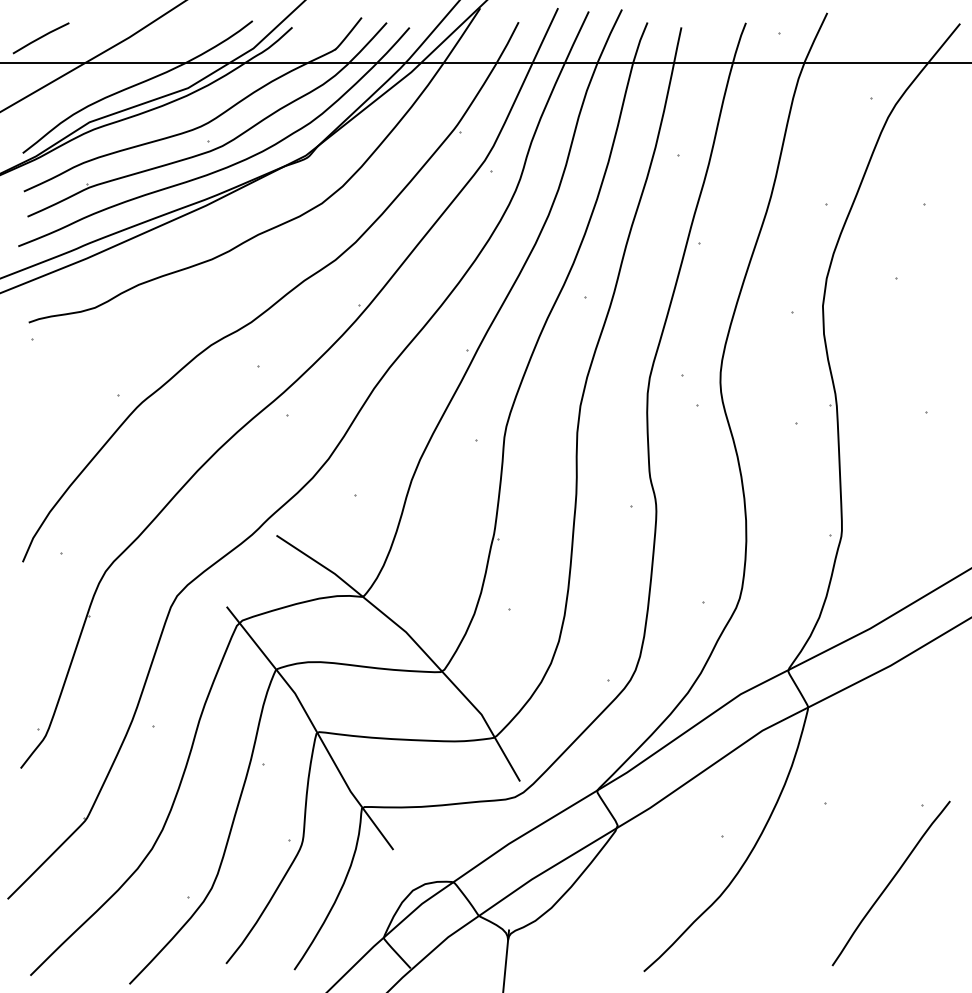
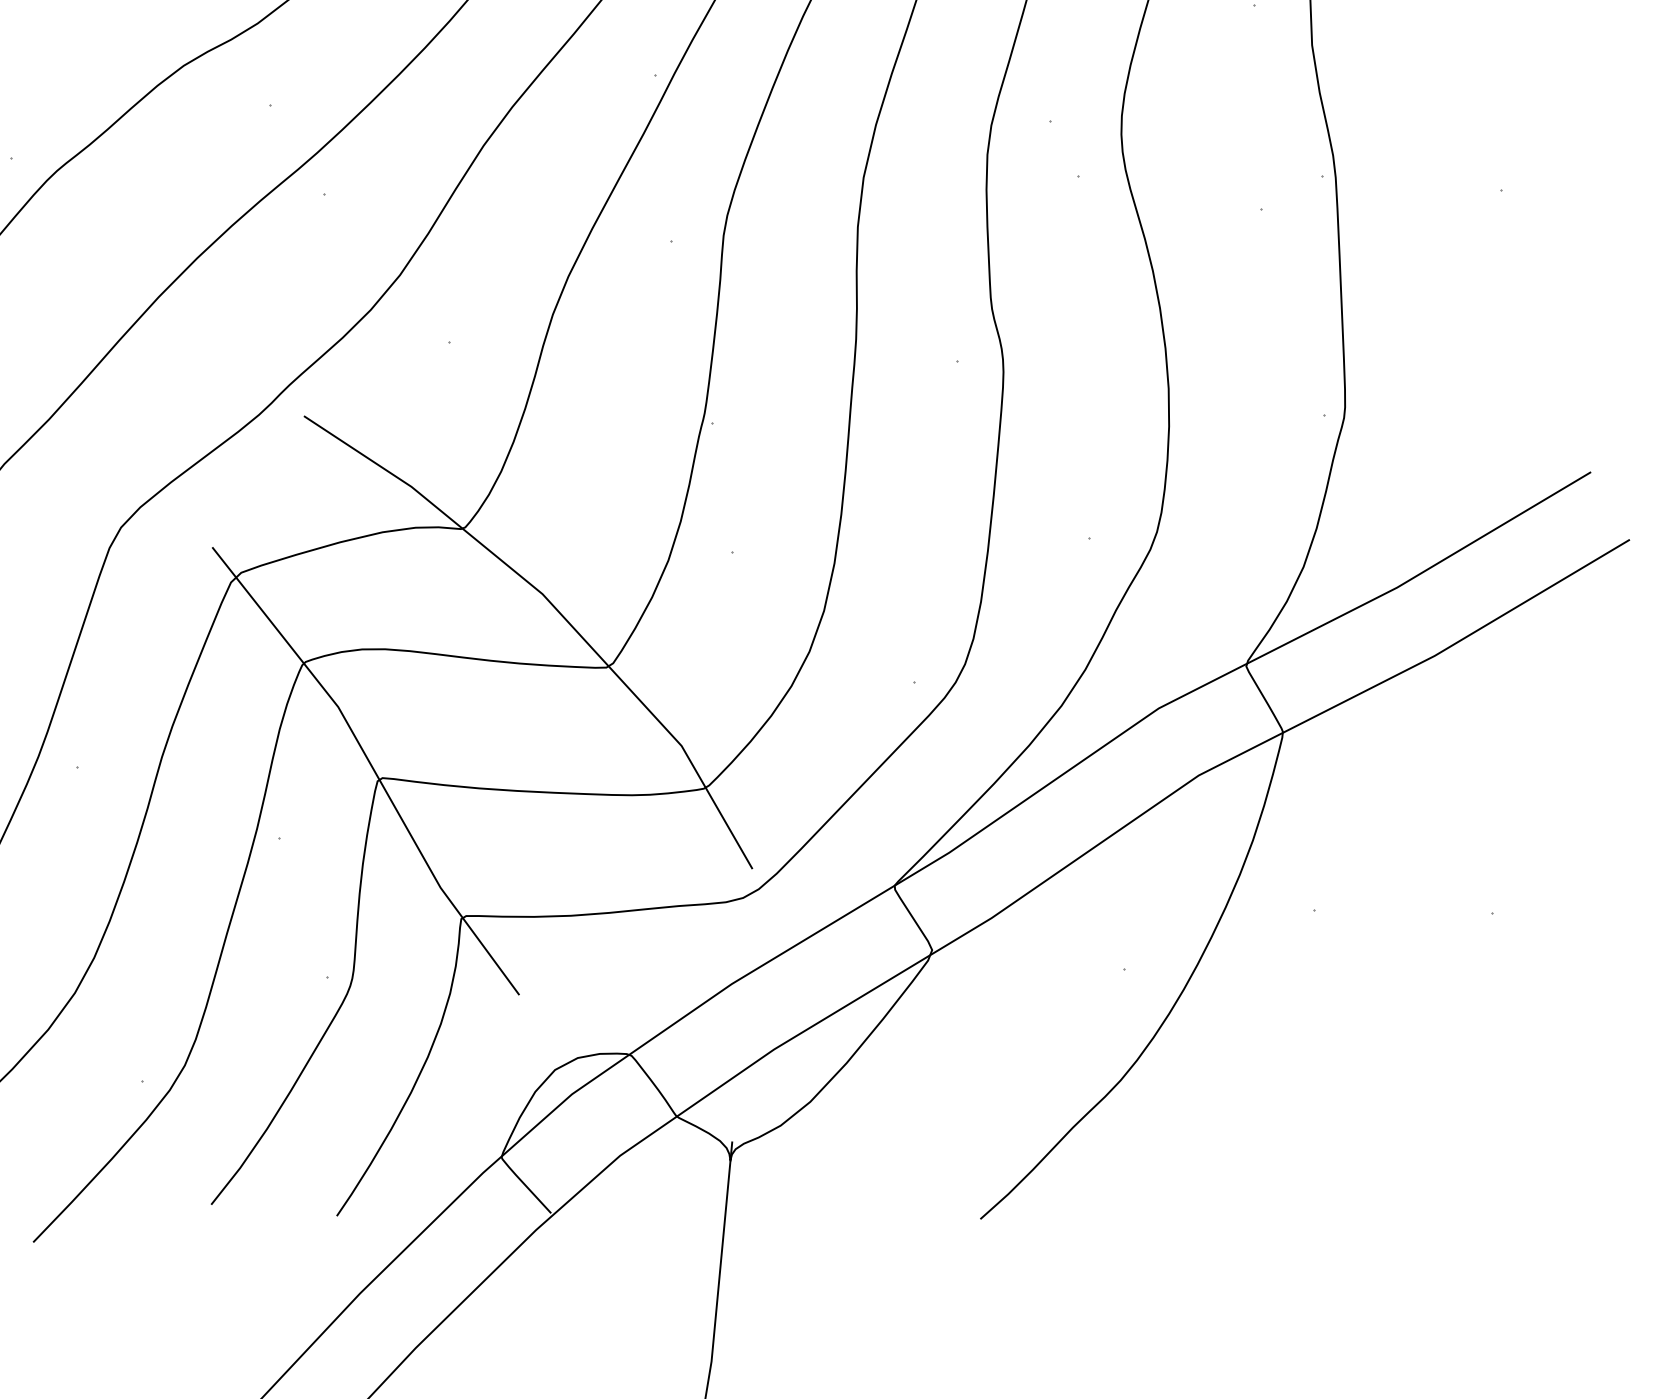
curve: (890, 883) -> (1434, 1056), removed

